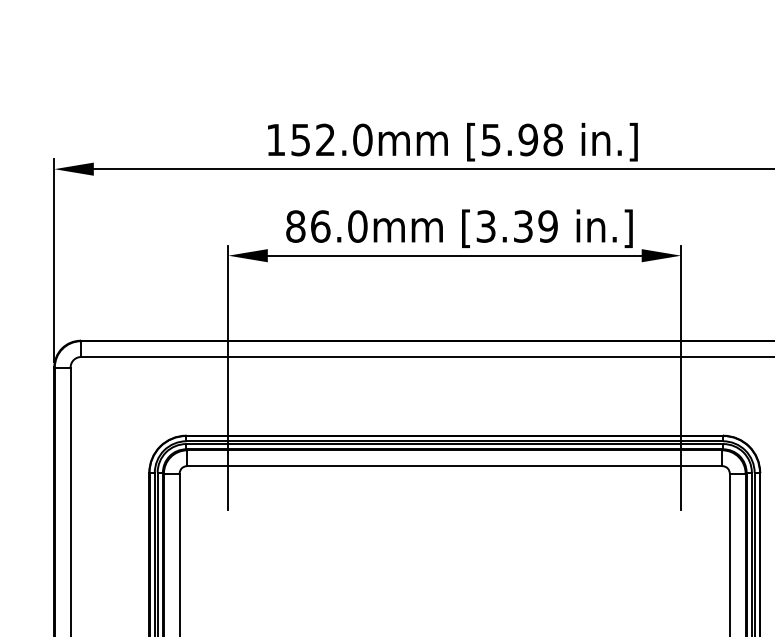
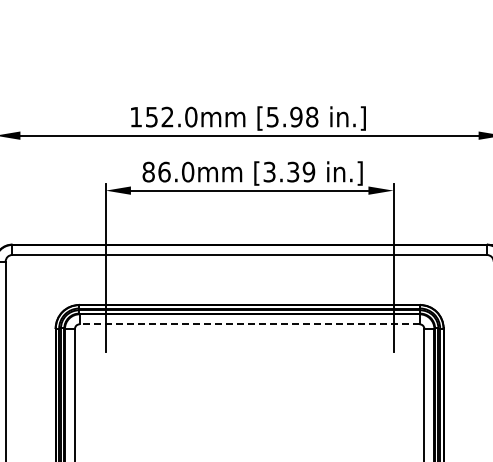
line: (454, 466) -> (249, 324), solid -> dashed

